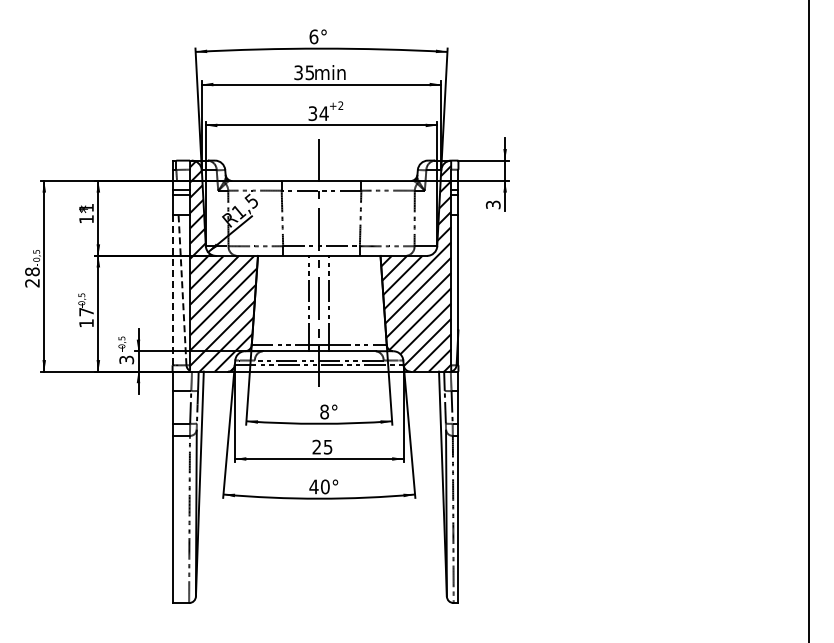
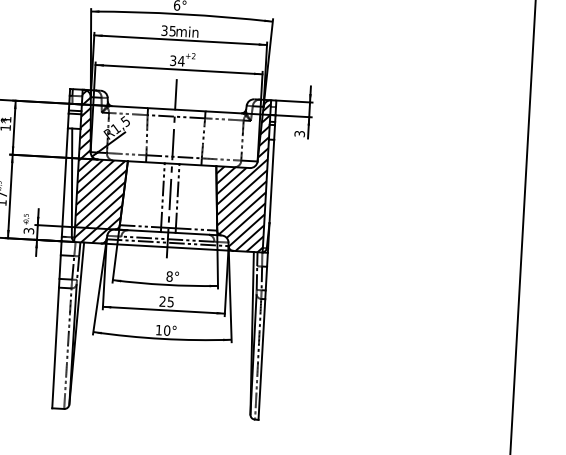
line: (172, 289) -> (64, 182), dashed -> solid
line: (182, 289) -> (72, 182), dashed -> solid
text: (313, 486) -> (158, 329), 40° -> 10°

